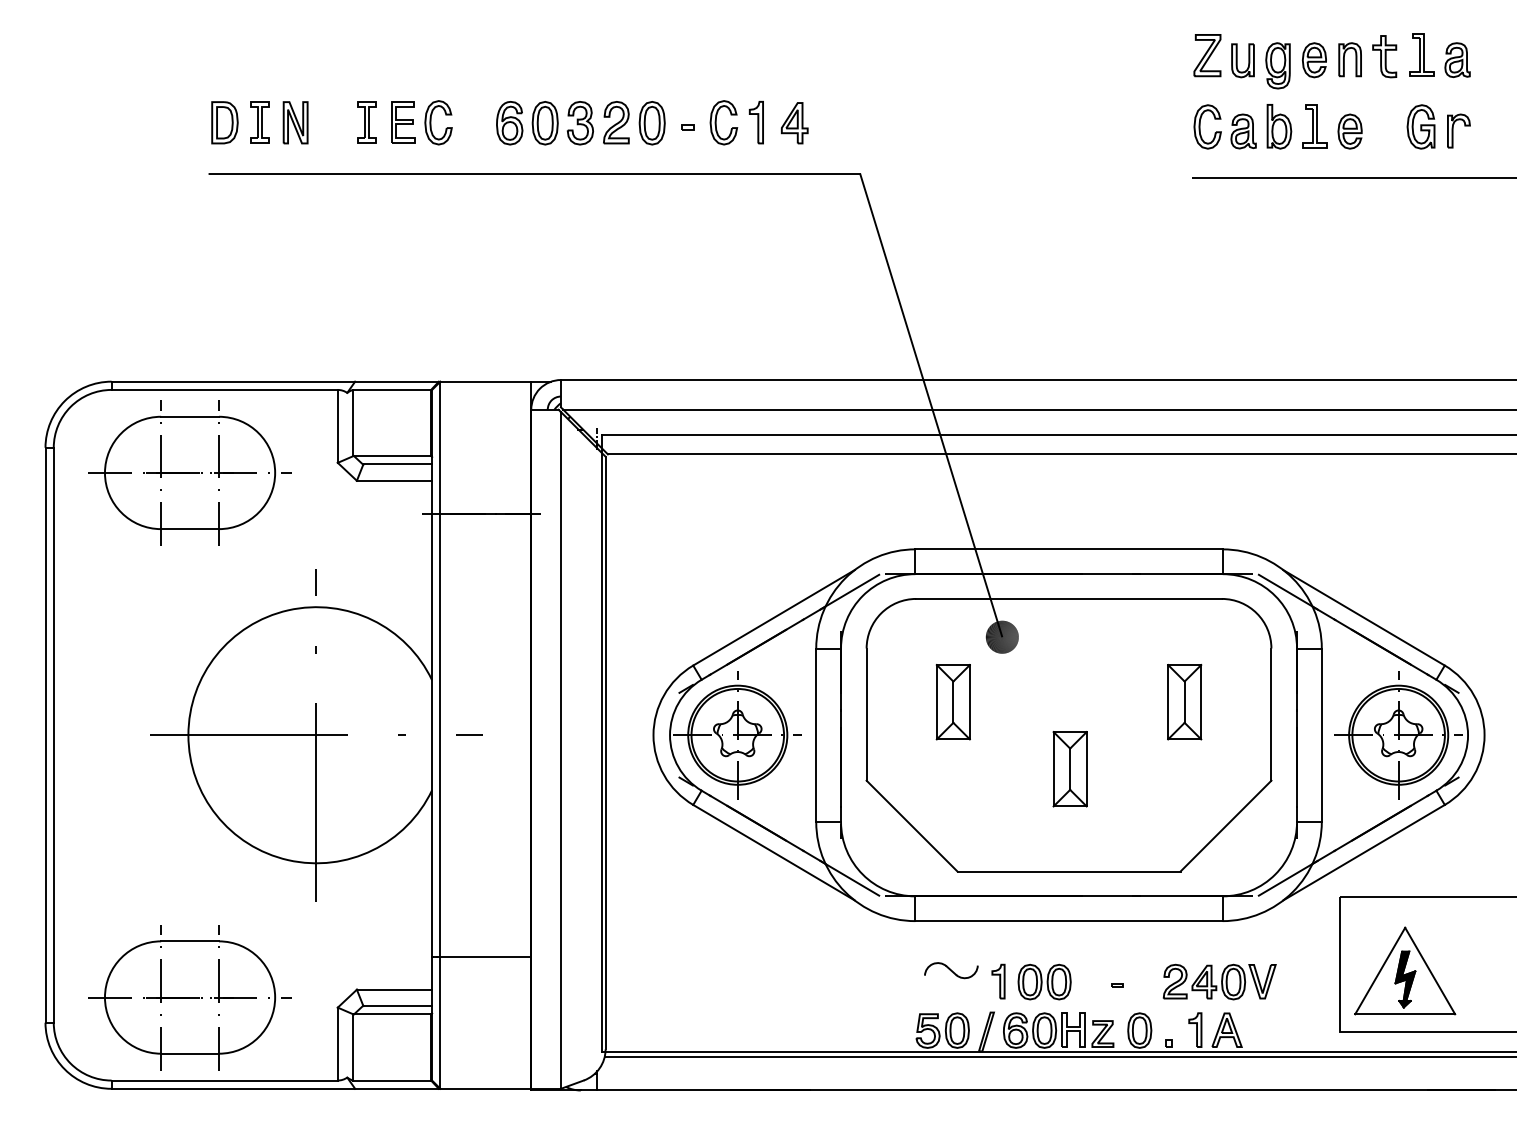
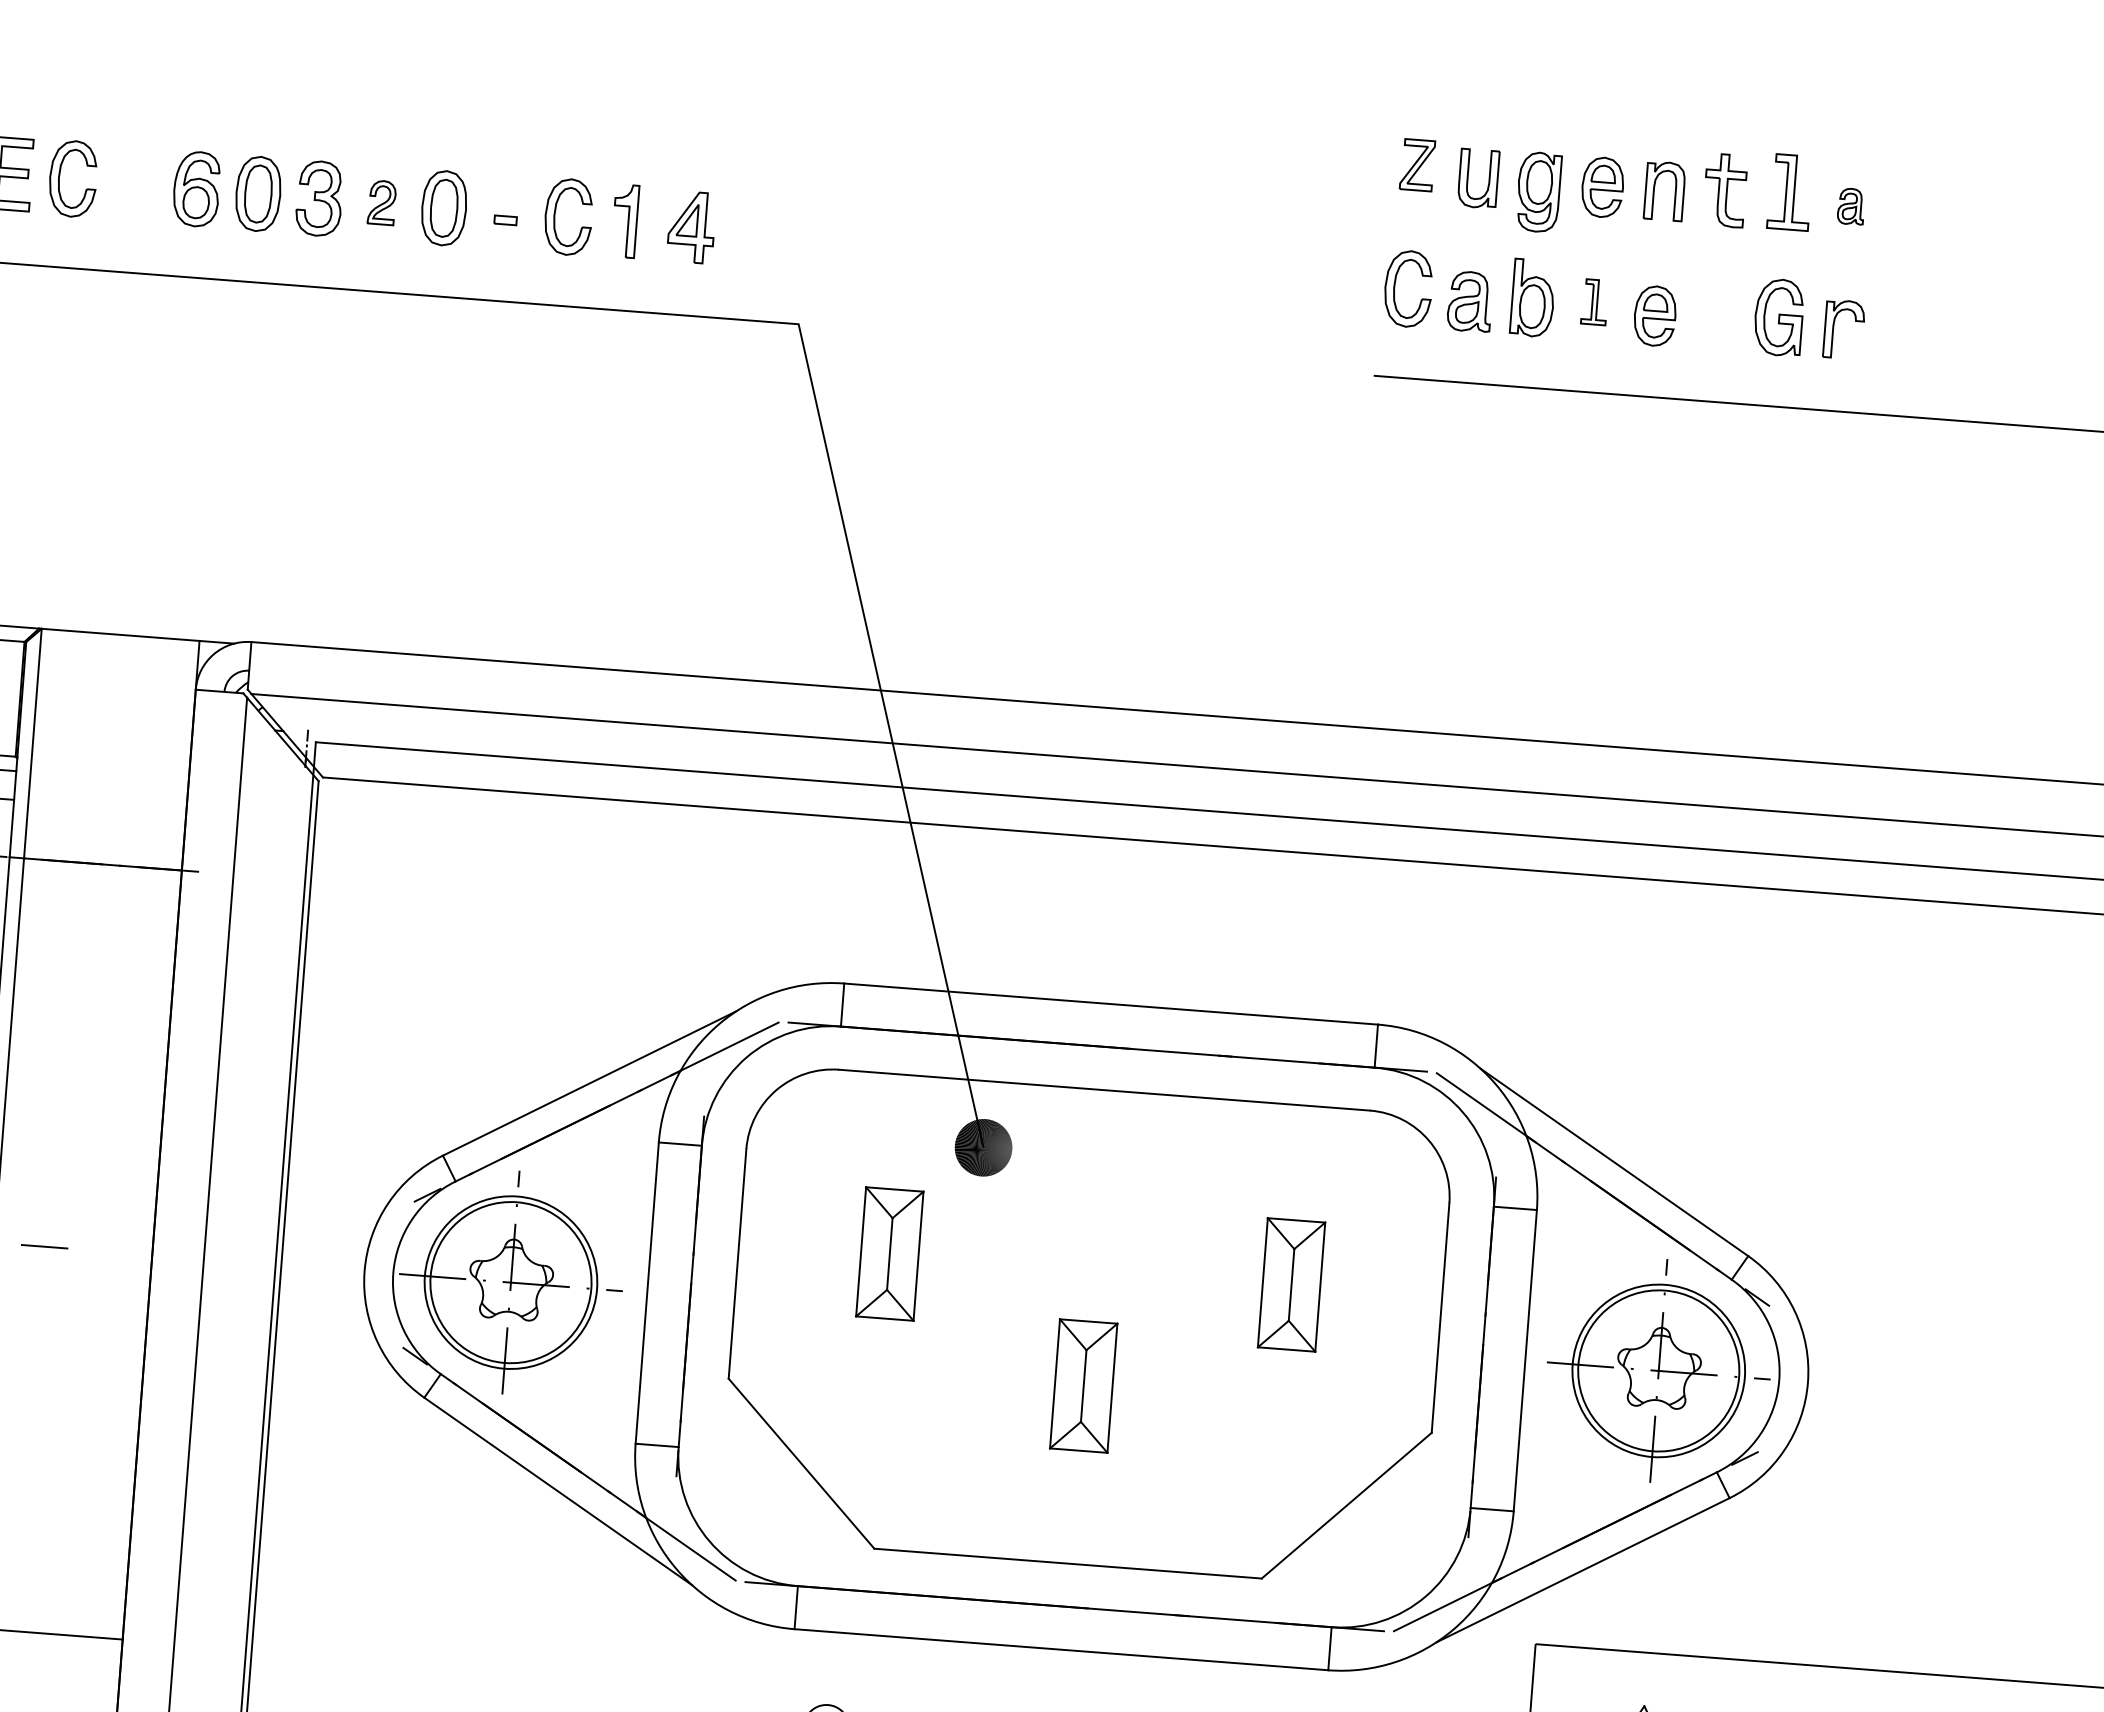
part: (1207, 55) -> (1417, 164), size x0.7
part: (1457, 60) -> (1851, 206), size x0.6
part: (616, 122) -> (382, 202), size x0.6
part: (1314, 126) -> (1593, 302), size x0.6

